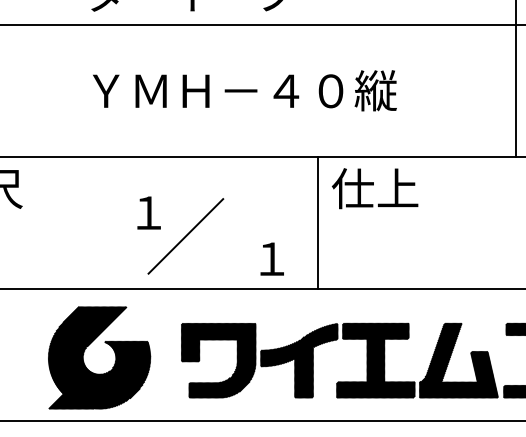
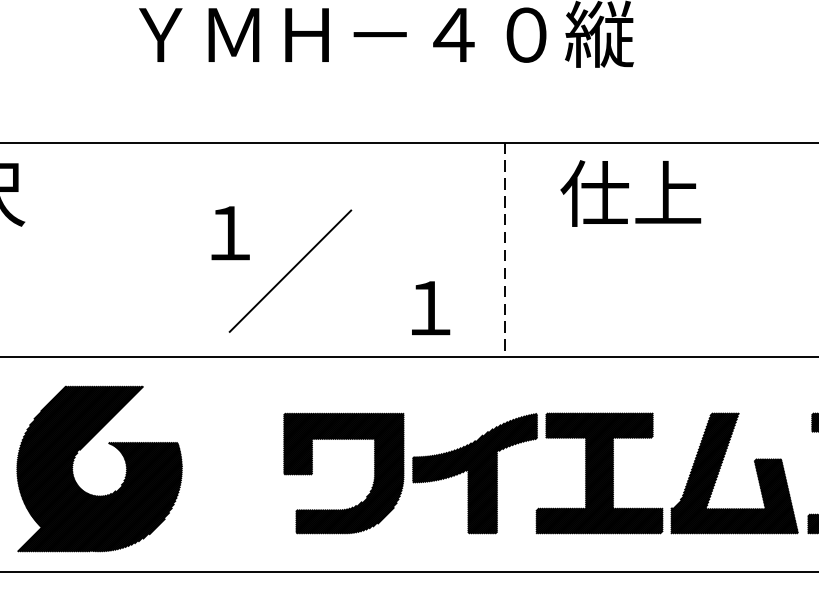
text: (374, 188) -> (629, 193), moved
line: (317, 223) -> (504, 250), solid -> dashed
part: (105, 343) -> (109, 445), moved

